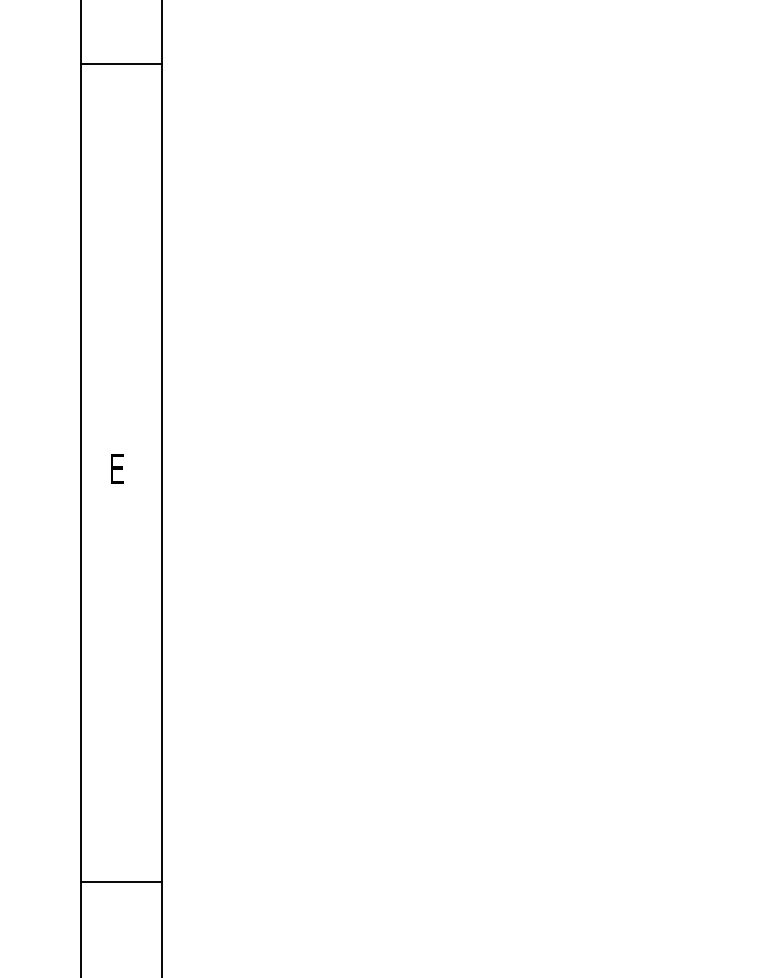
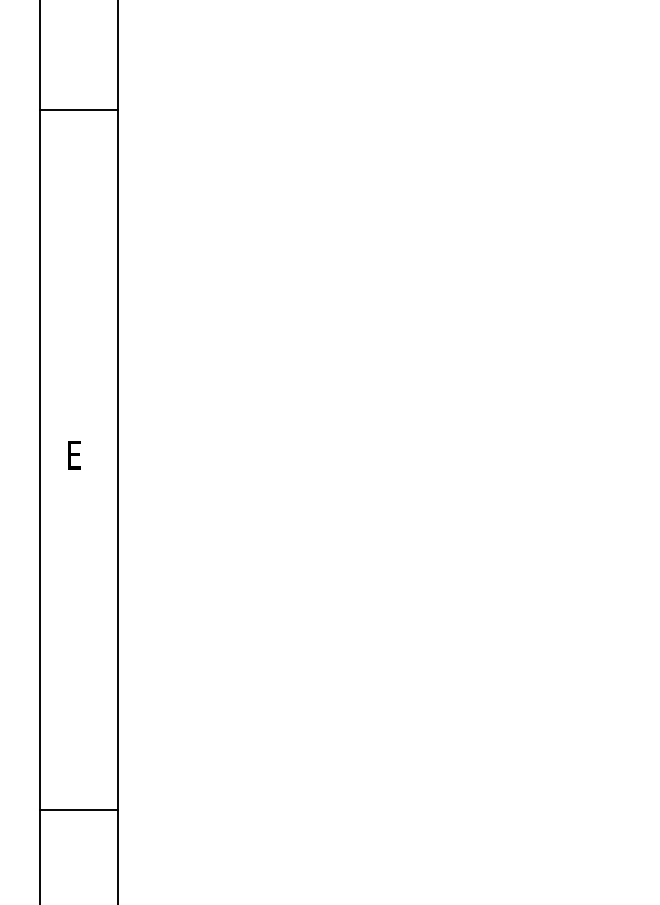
line: (121, 64) -> (78, 109), moved
line: (121, 881) -> (78, 810), moved

